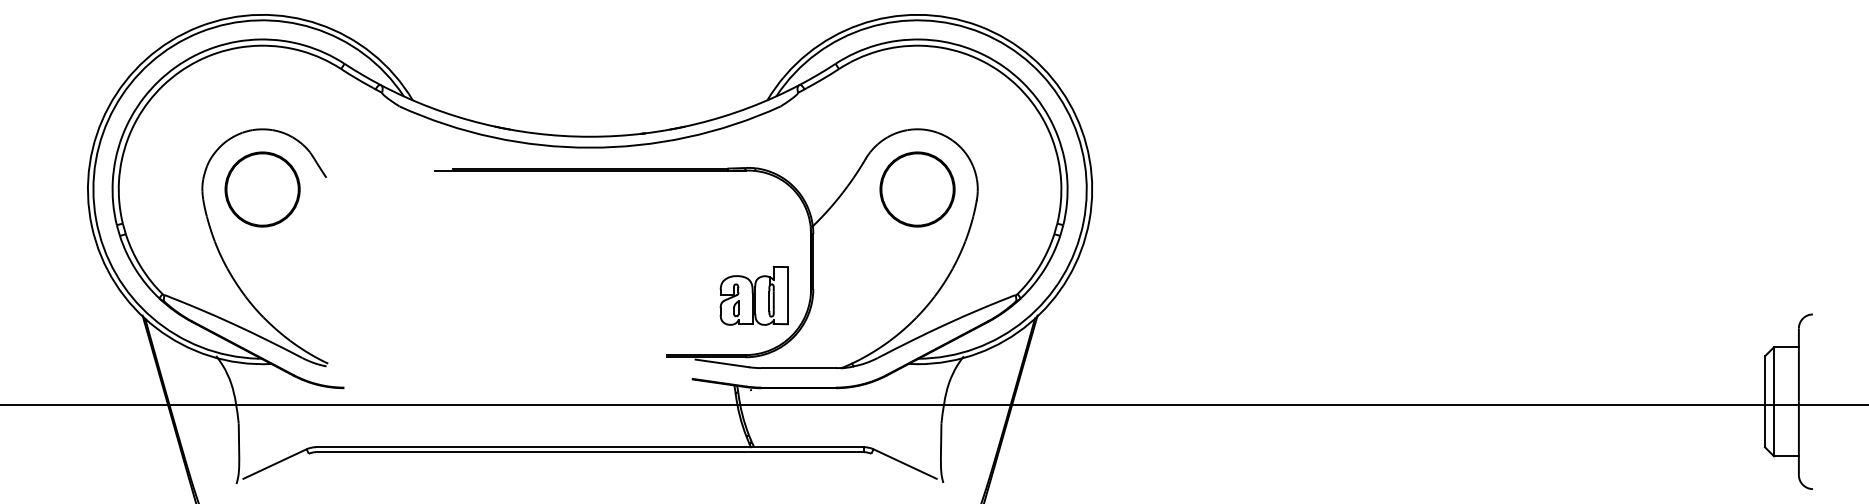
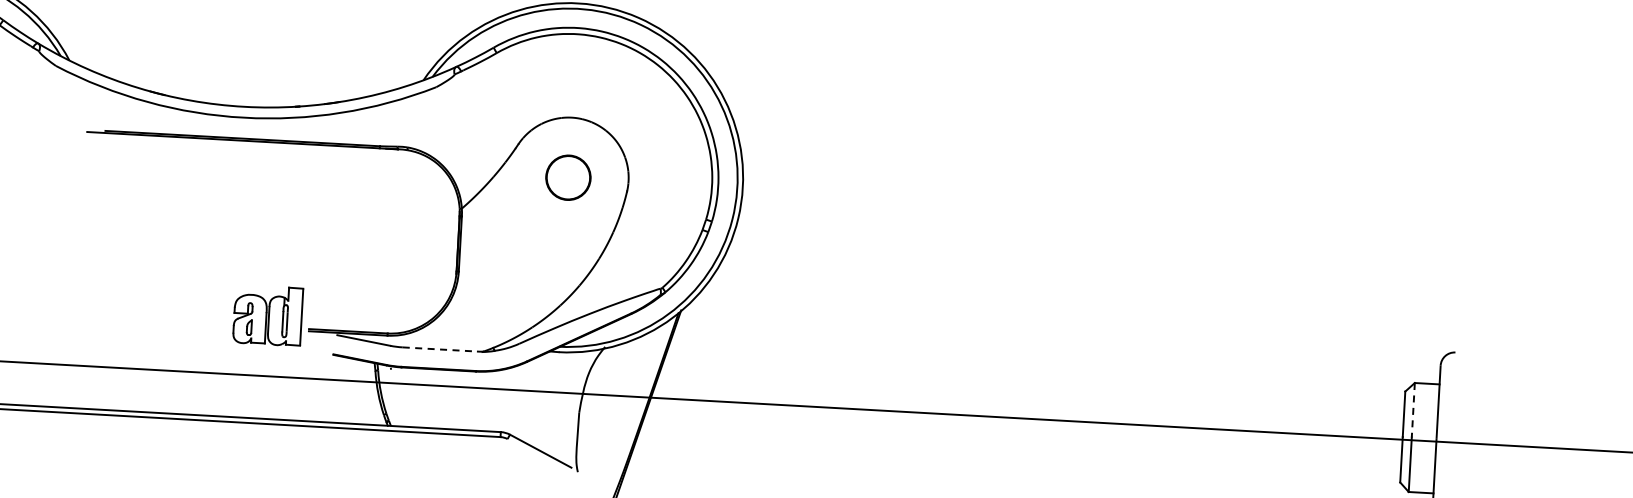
circle: (917, 189) -> (568, 177), size x0.6
part: (753, 295) -> (267, 315), moved
line: (799, 368) -> (440, 349), solid -> dashed
line: (1774, 374) -> (1413, 410), solid -> dashed

